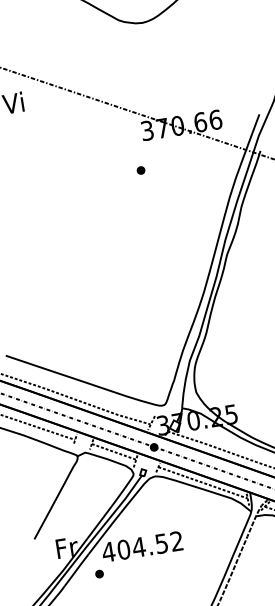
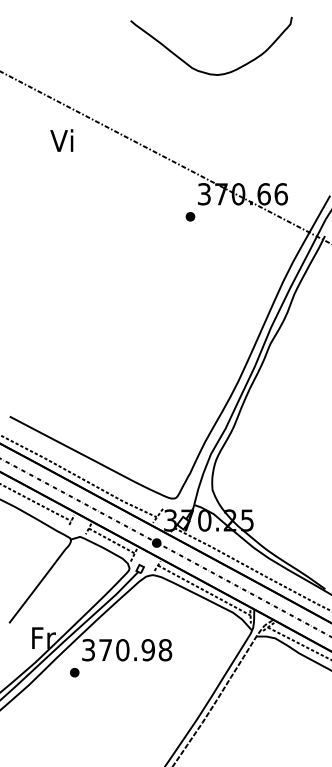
part: (141, 170) -> (190, 216), moved
text: (142, 547) -> (126, 650), 404.52 -> 370.98

